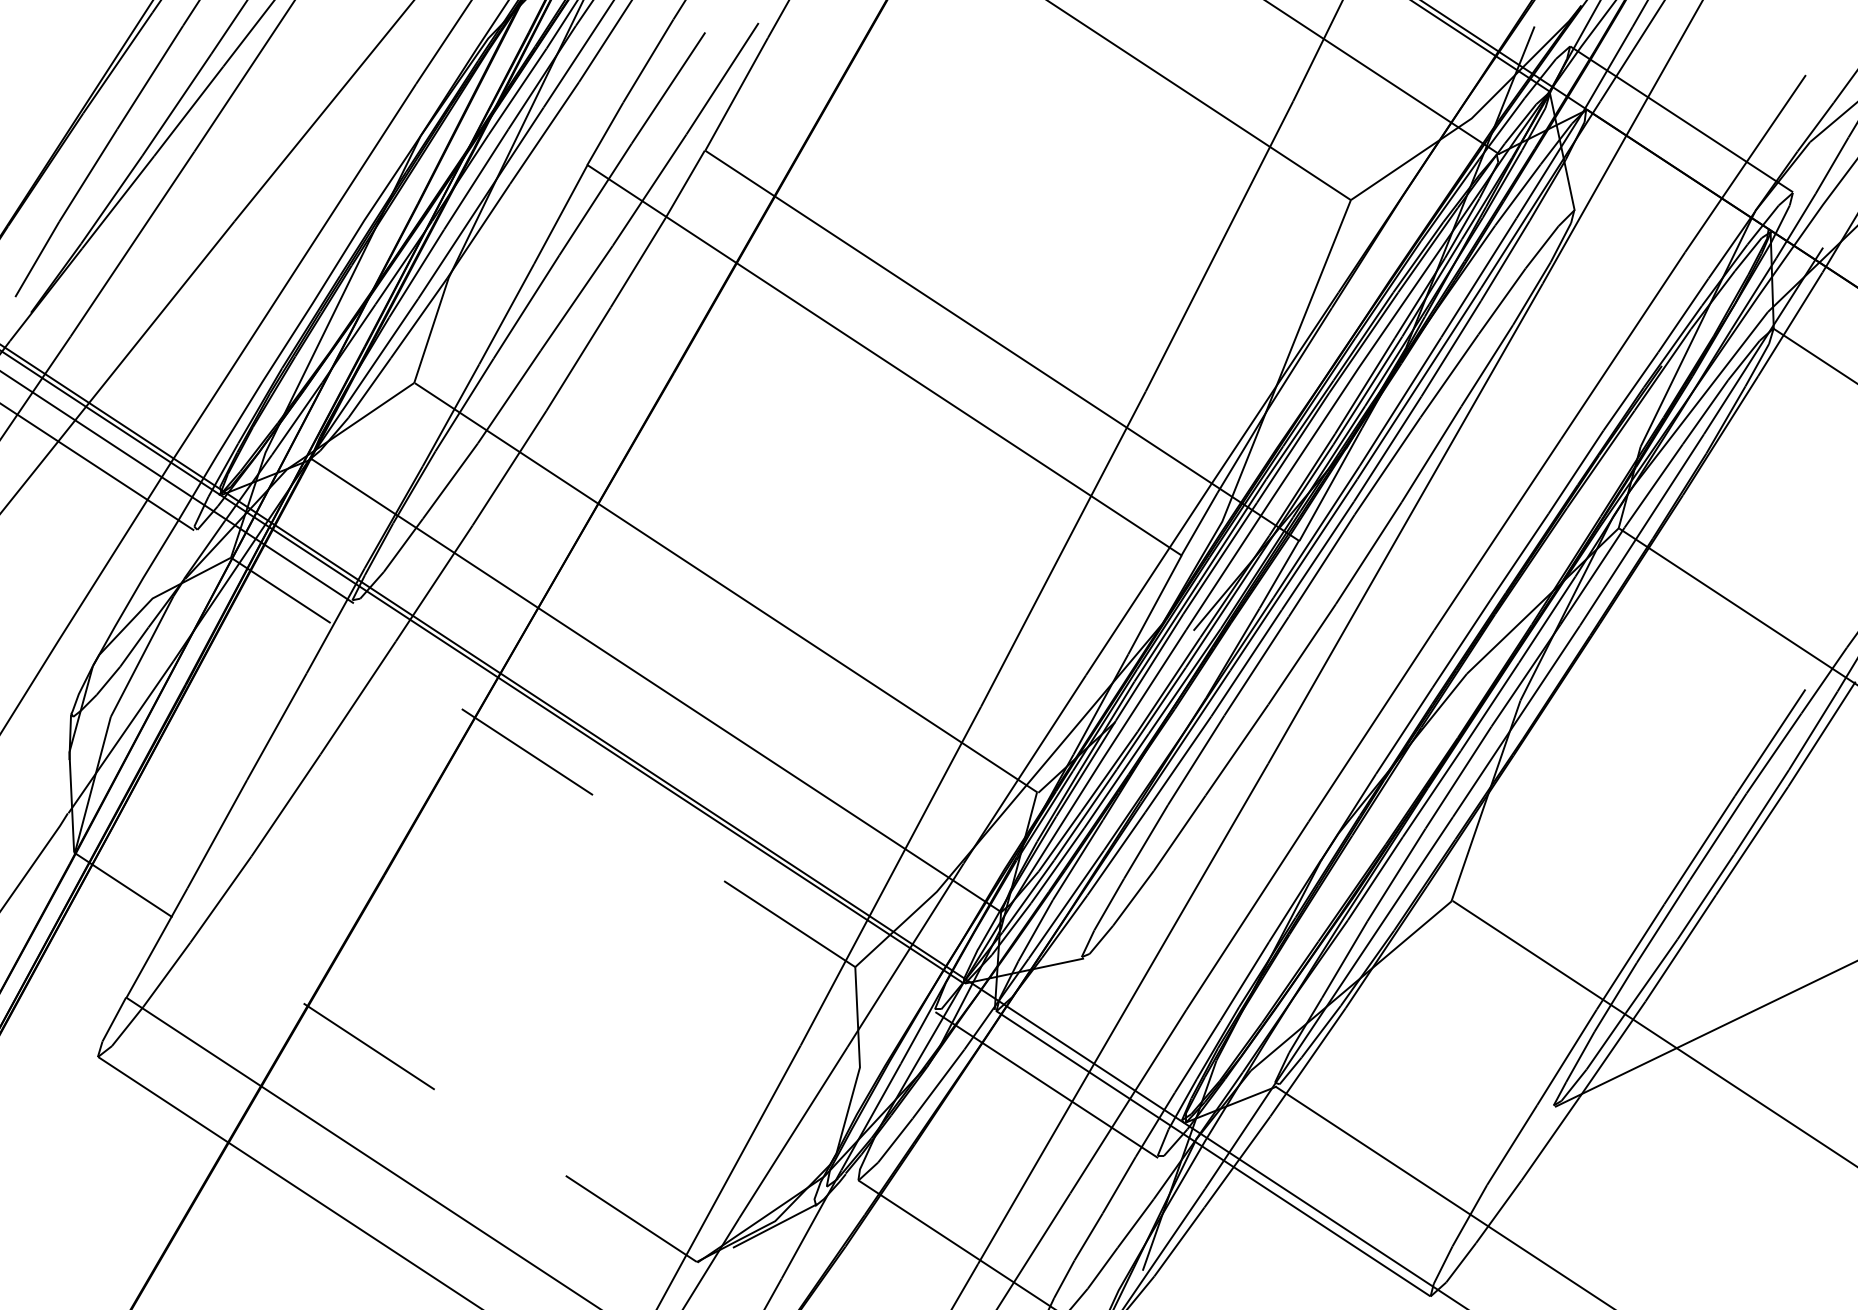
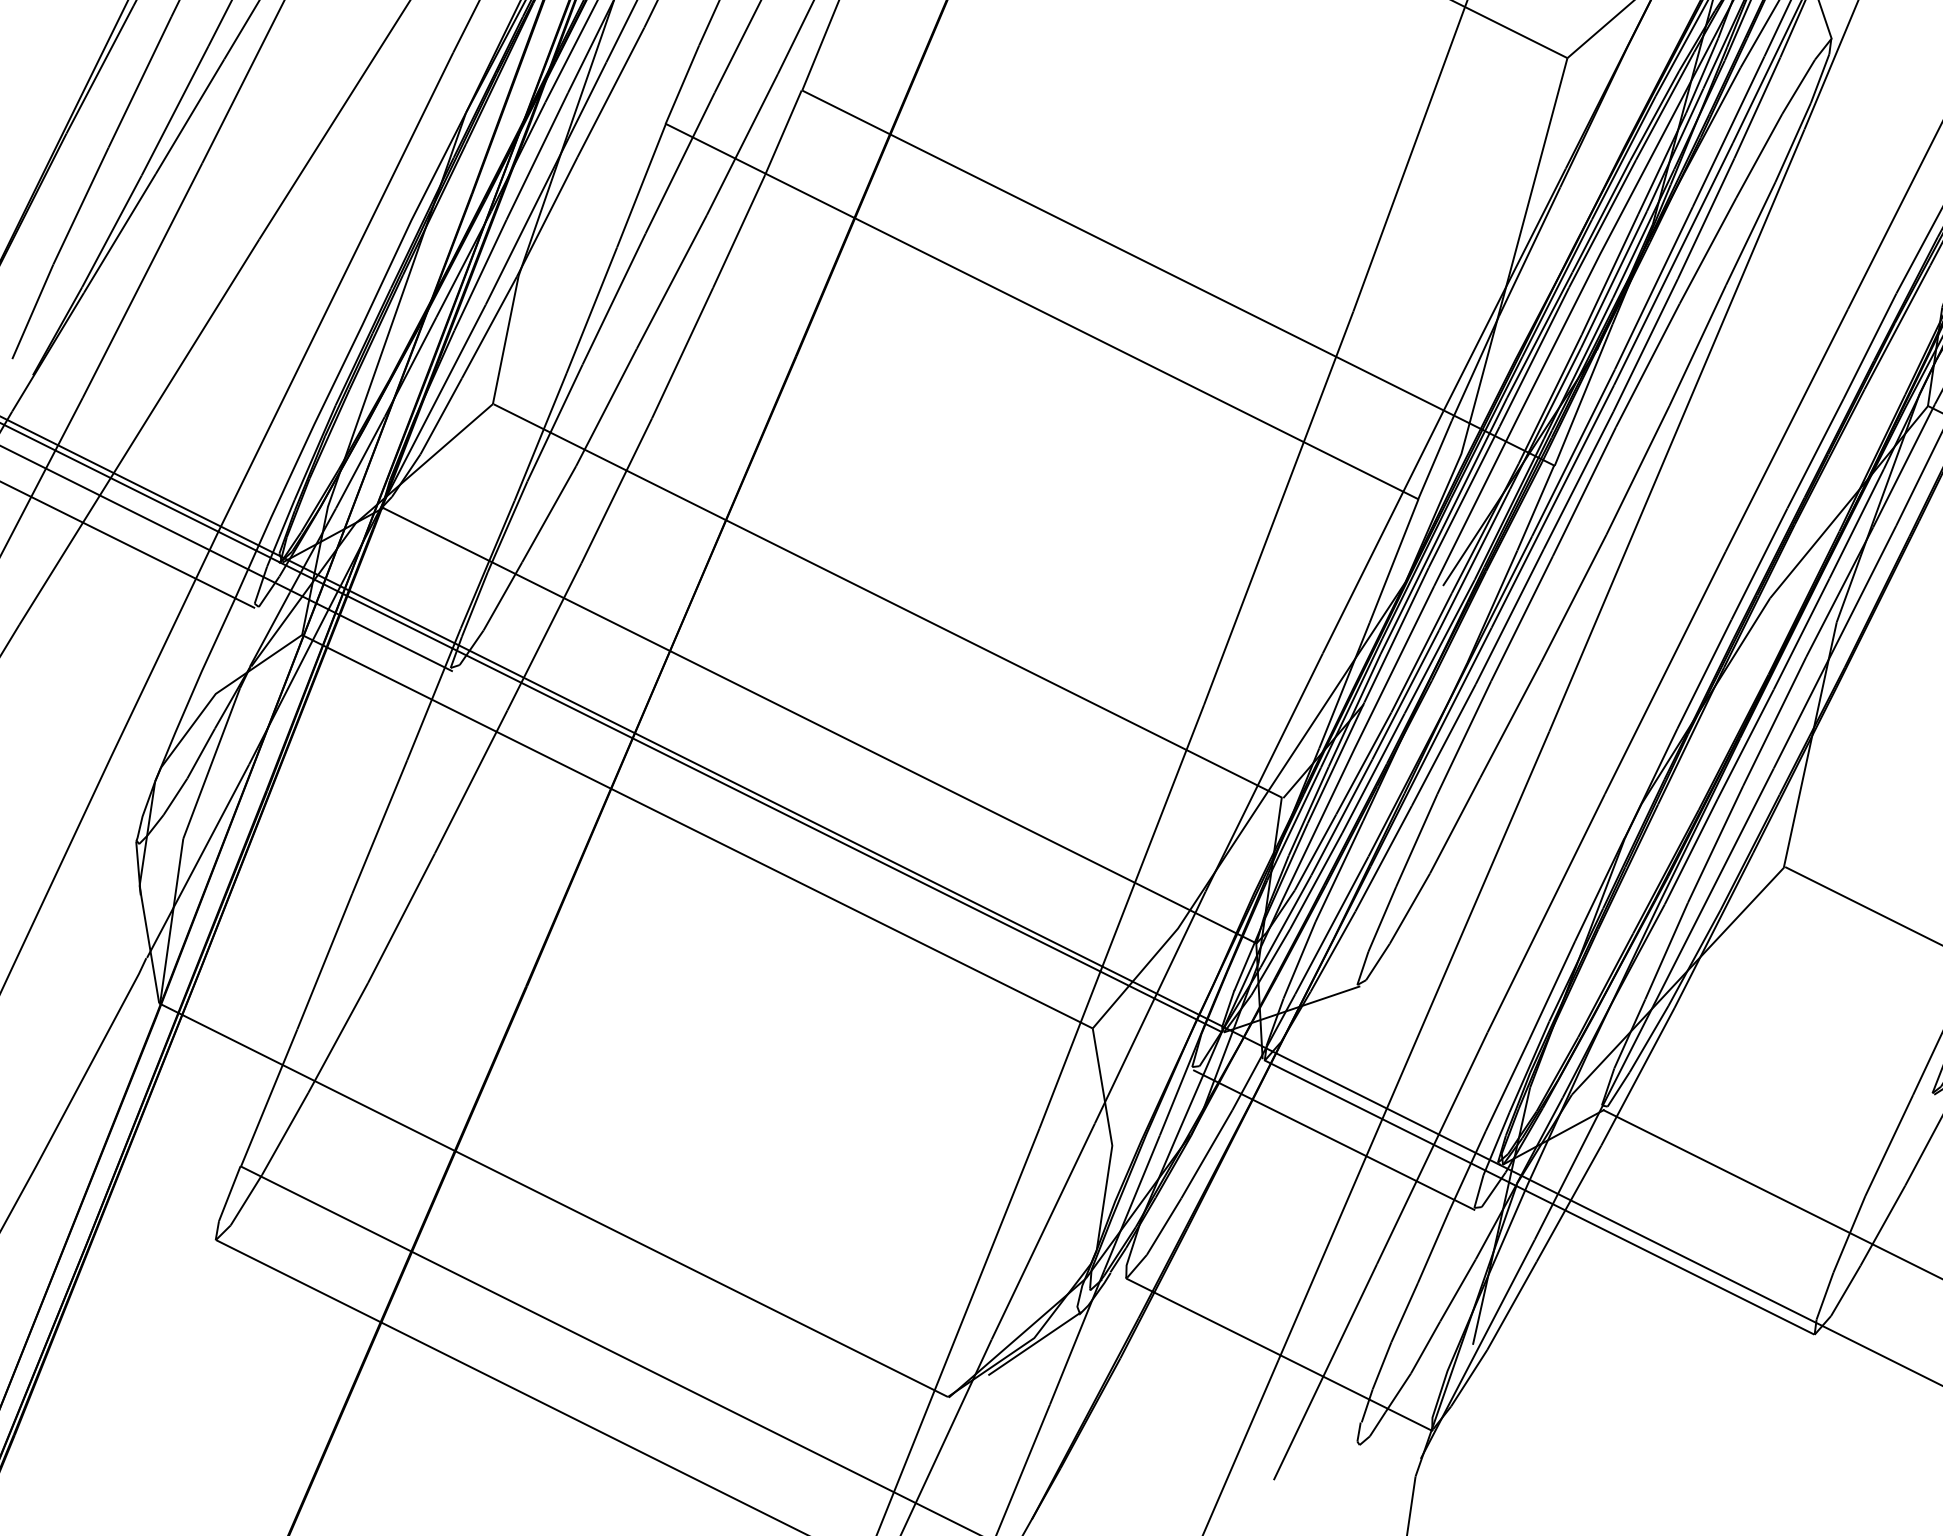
line: (542, 762) -> (696, 831), dashed -> solid
line: (385, 1057) -> (553, 1200), dashed -> solid

